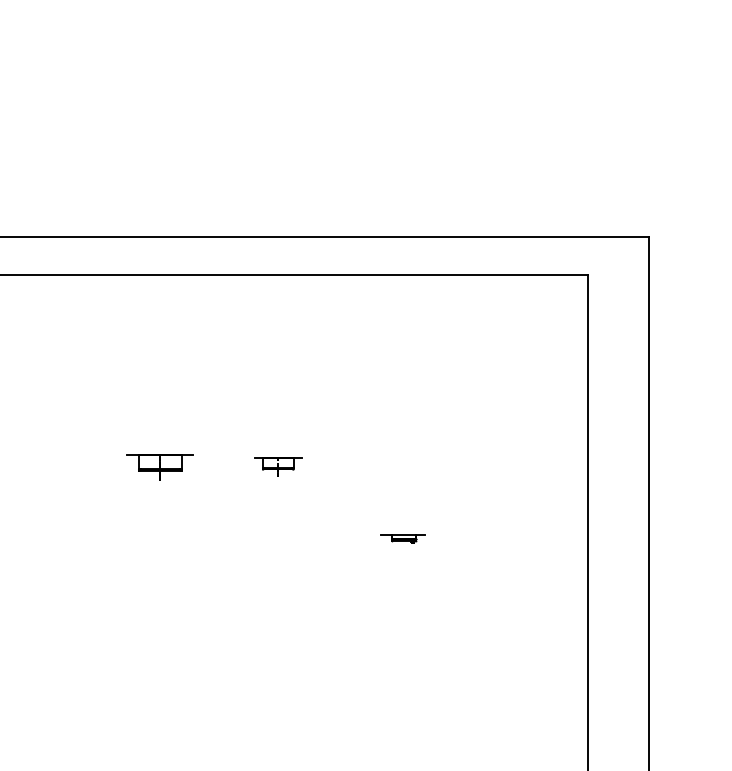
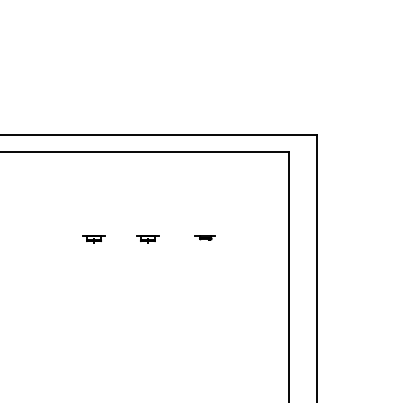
part: (158, 466) -> (93, 239), size x0.71
part: (402, 538) -> (204, 237), moved

